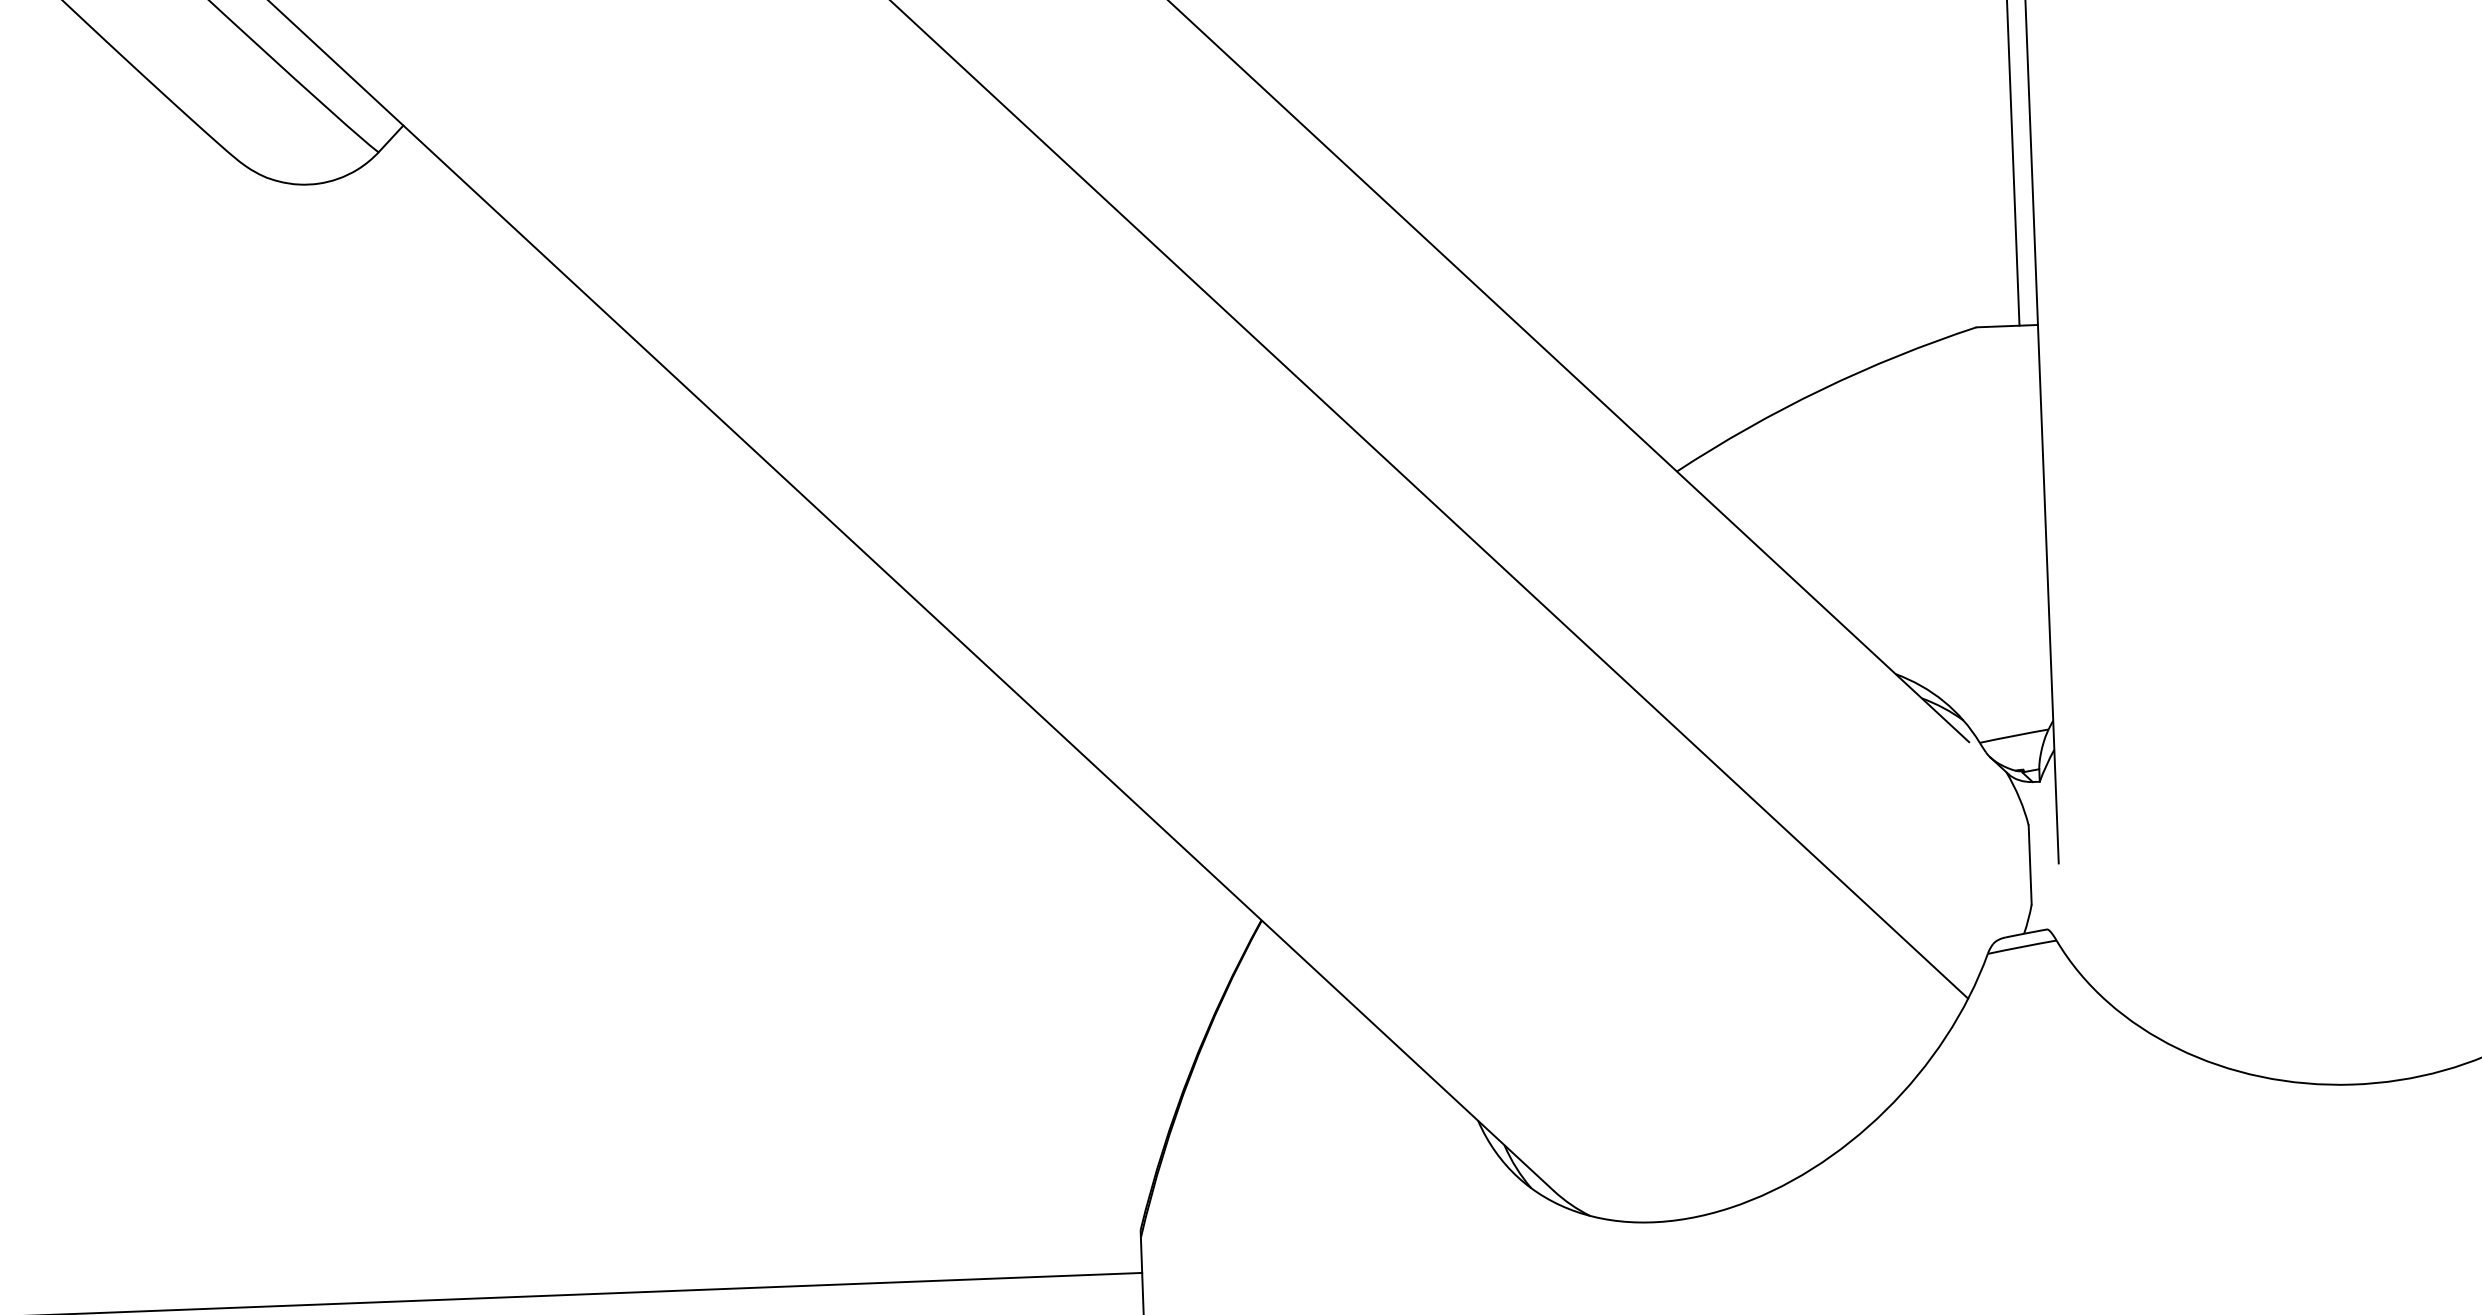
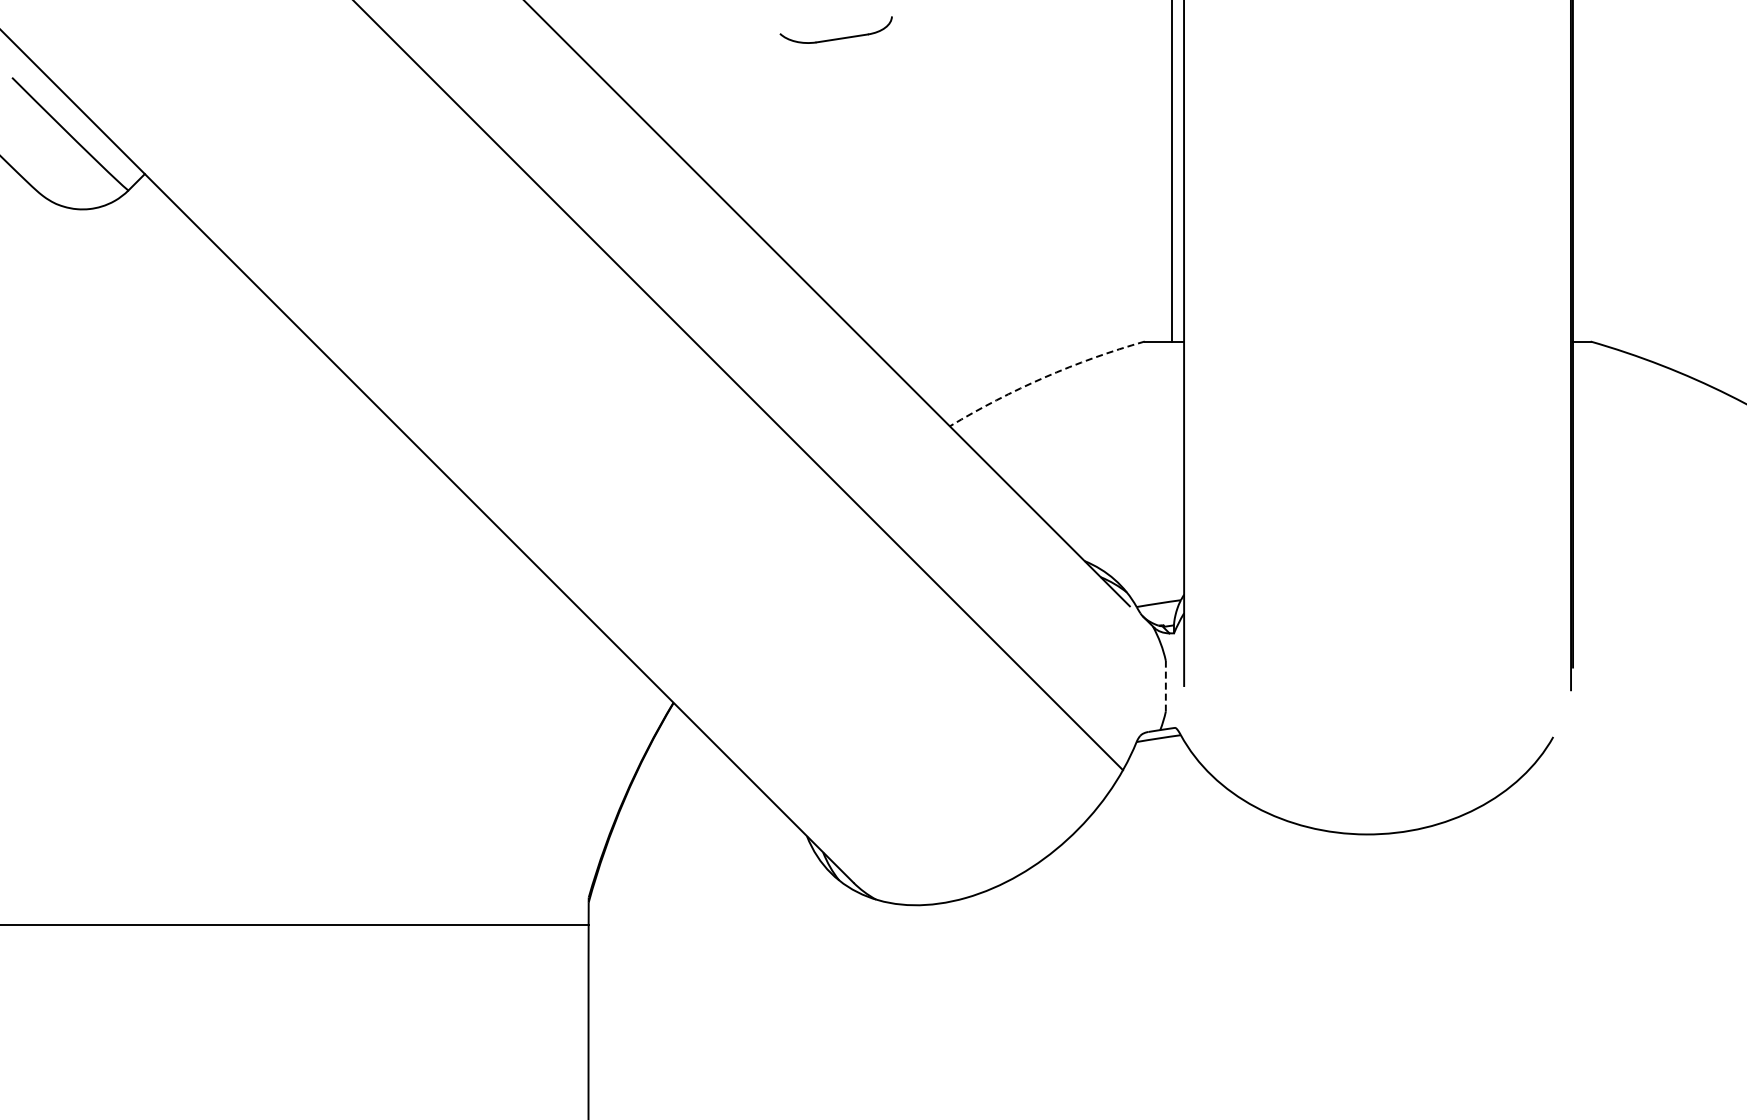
arc: (1821, 389) -> (1044, 377), solid -> dashed
line: (2029, 863) -> (1165, 685), solid -> dashed

